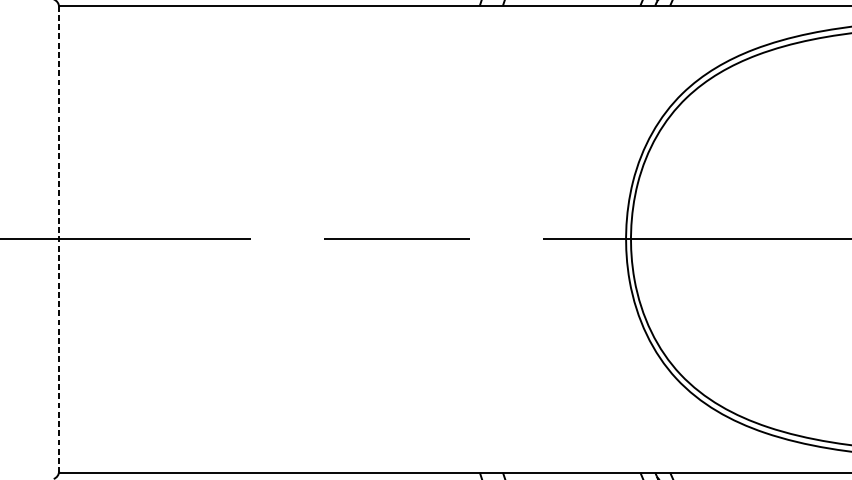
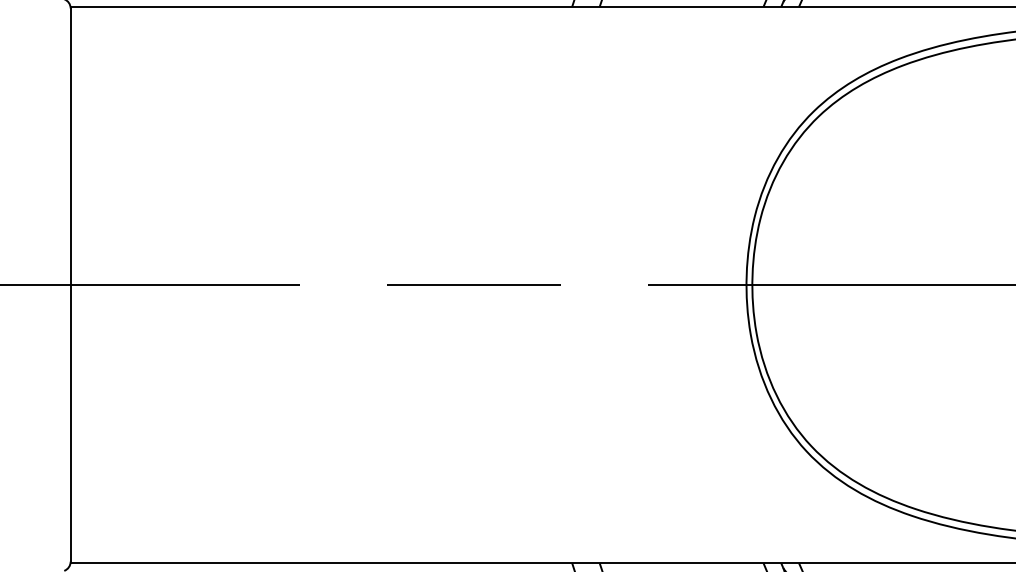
line: (58, 239) -> (70, 285), dashed -> solid

